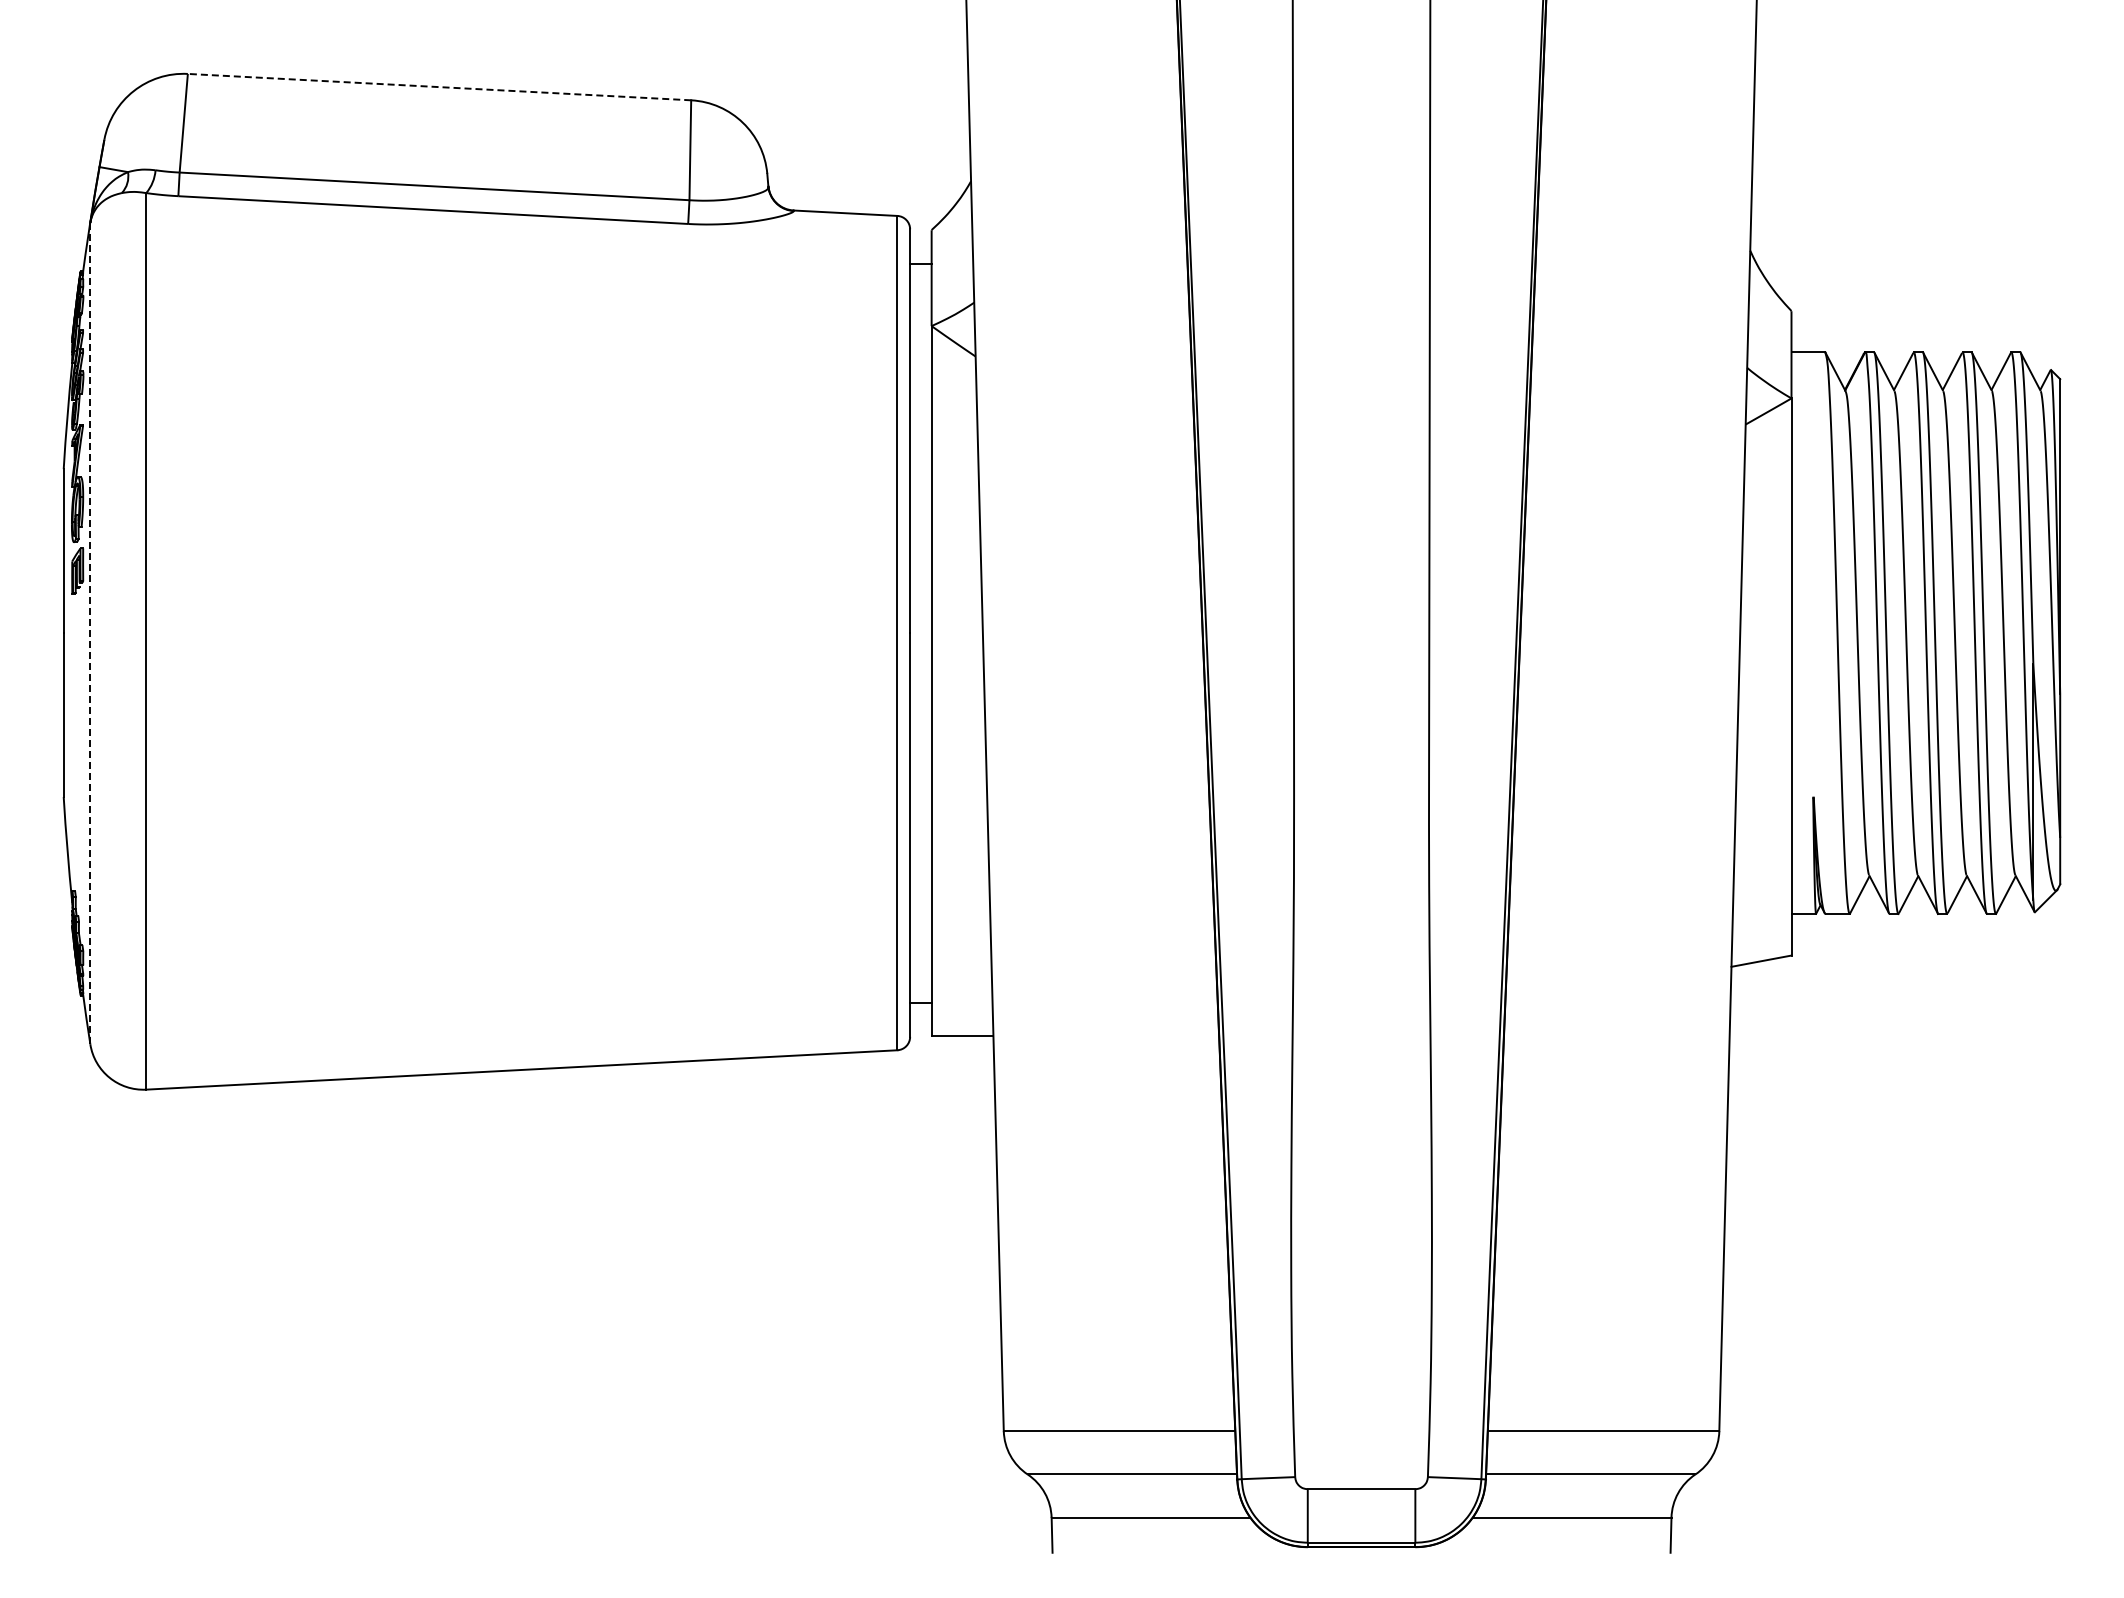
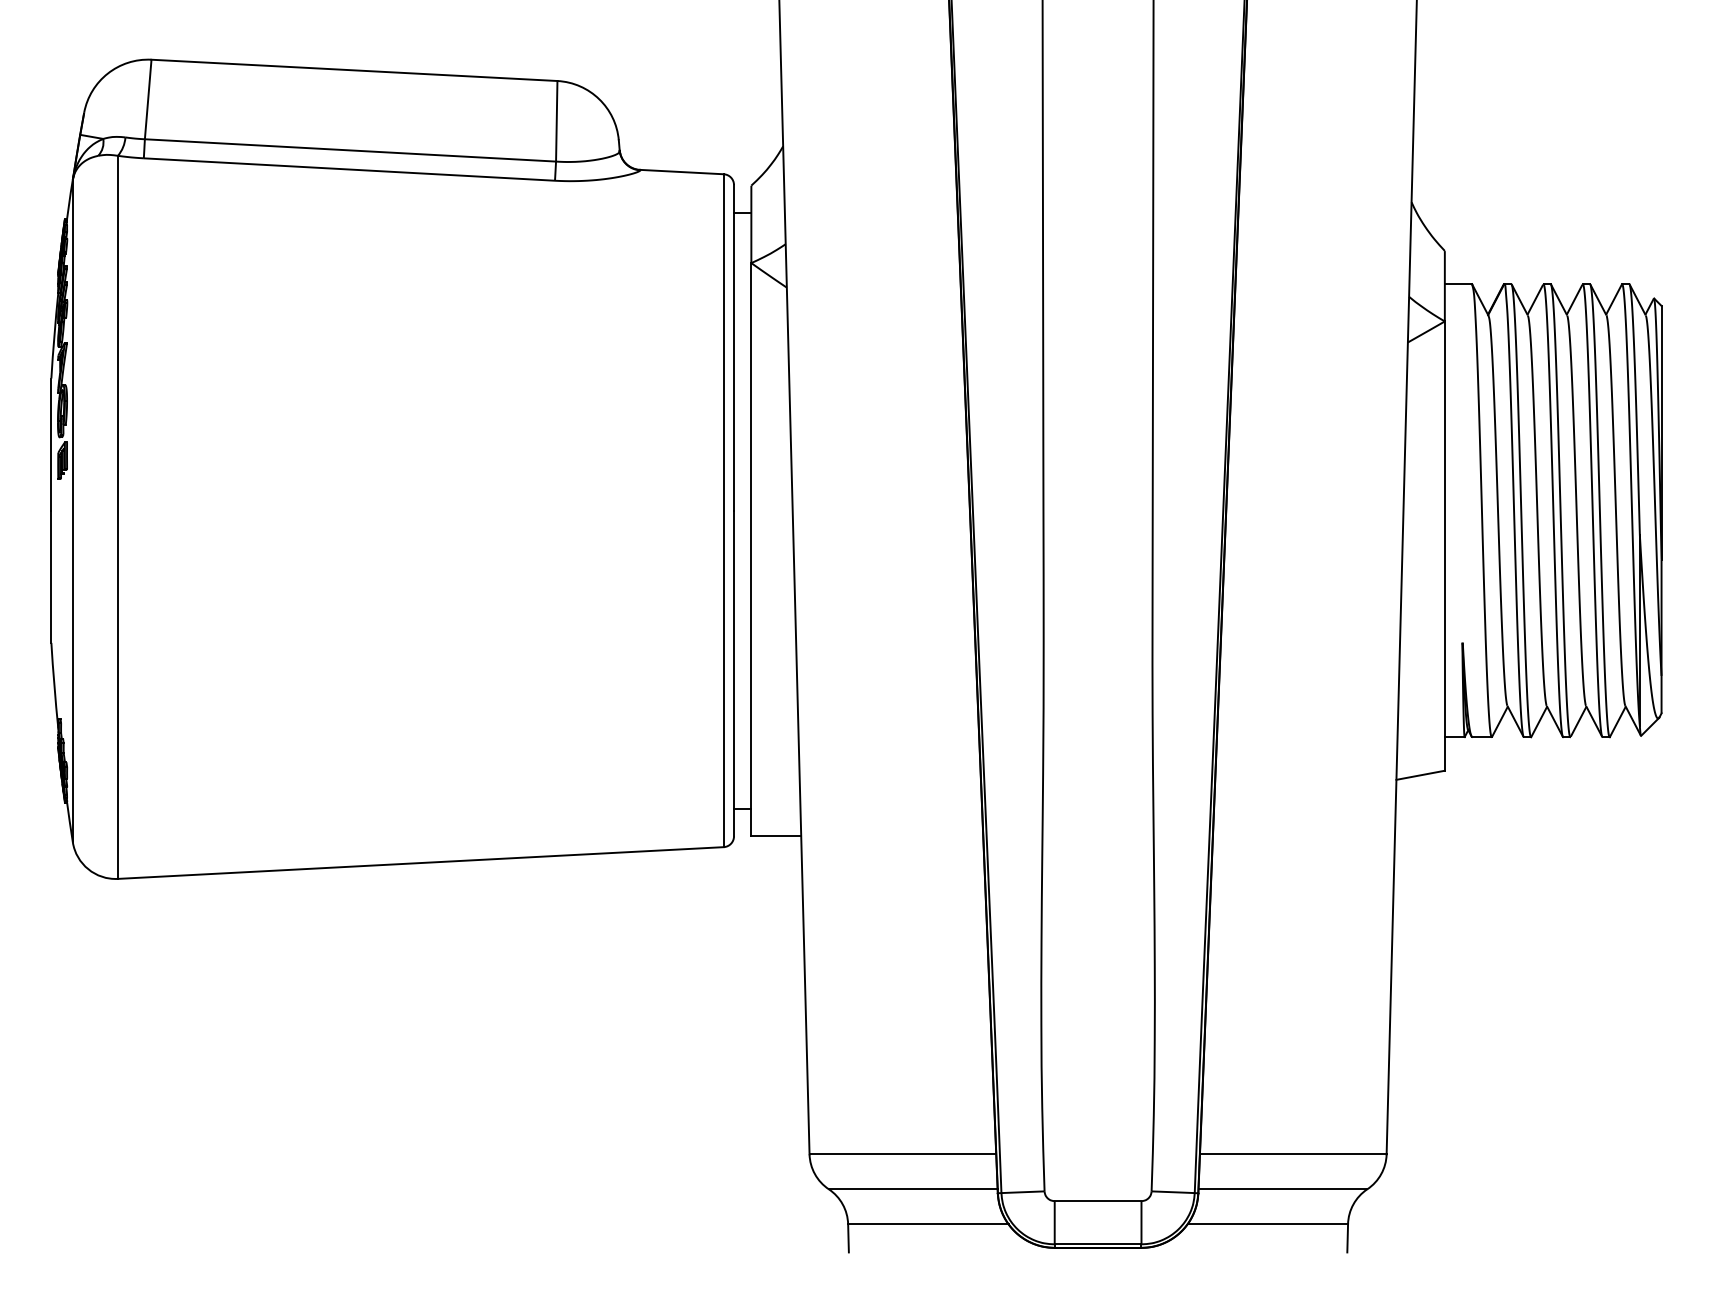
line: (439, 87) -> (354, 70), dashed -> solid
line: (90, 633) -> (72, 511), dashed -> solid

